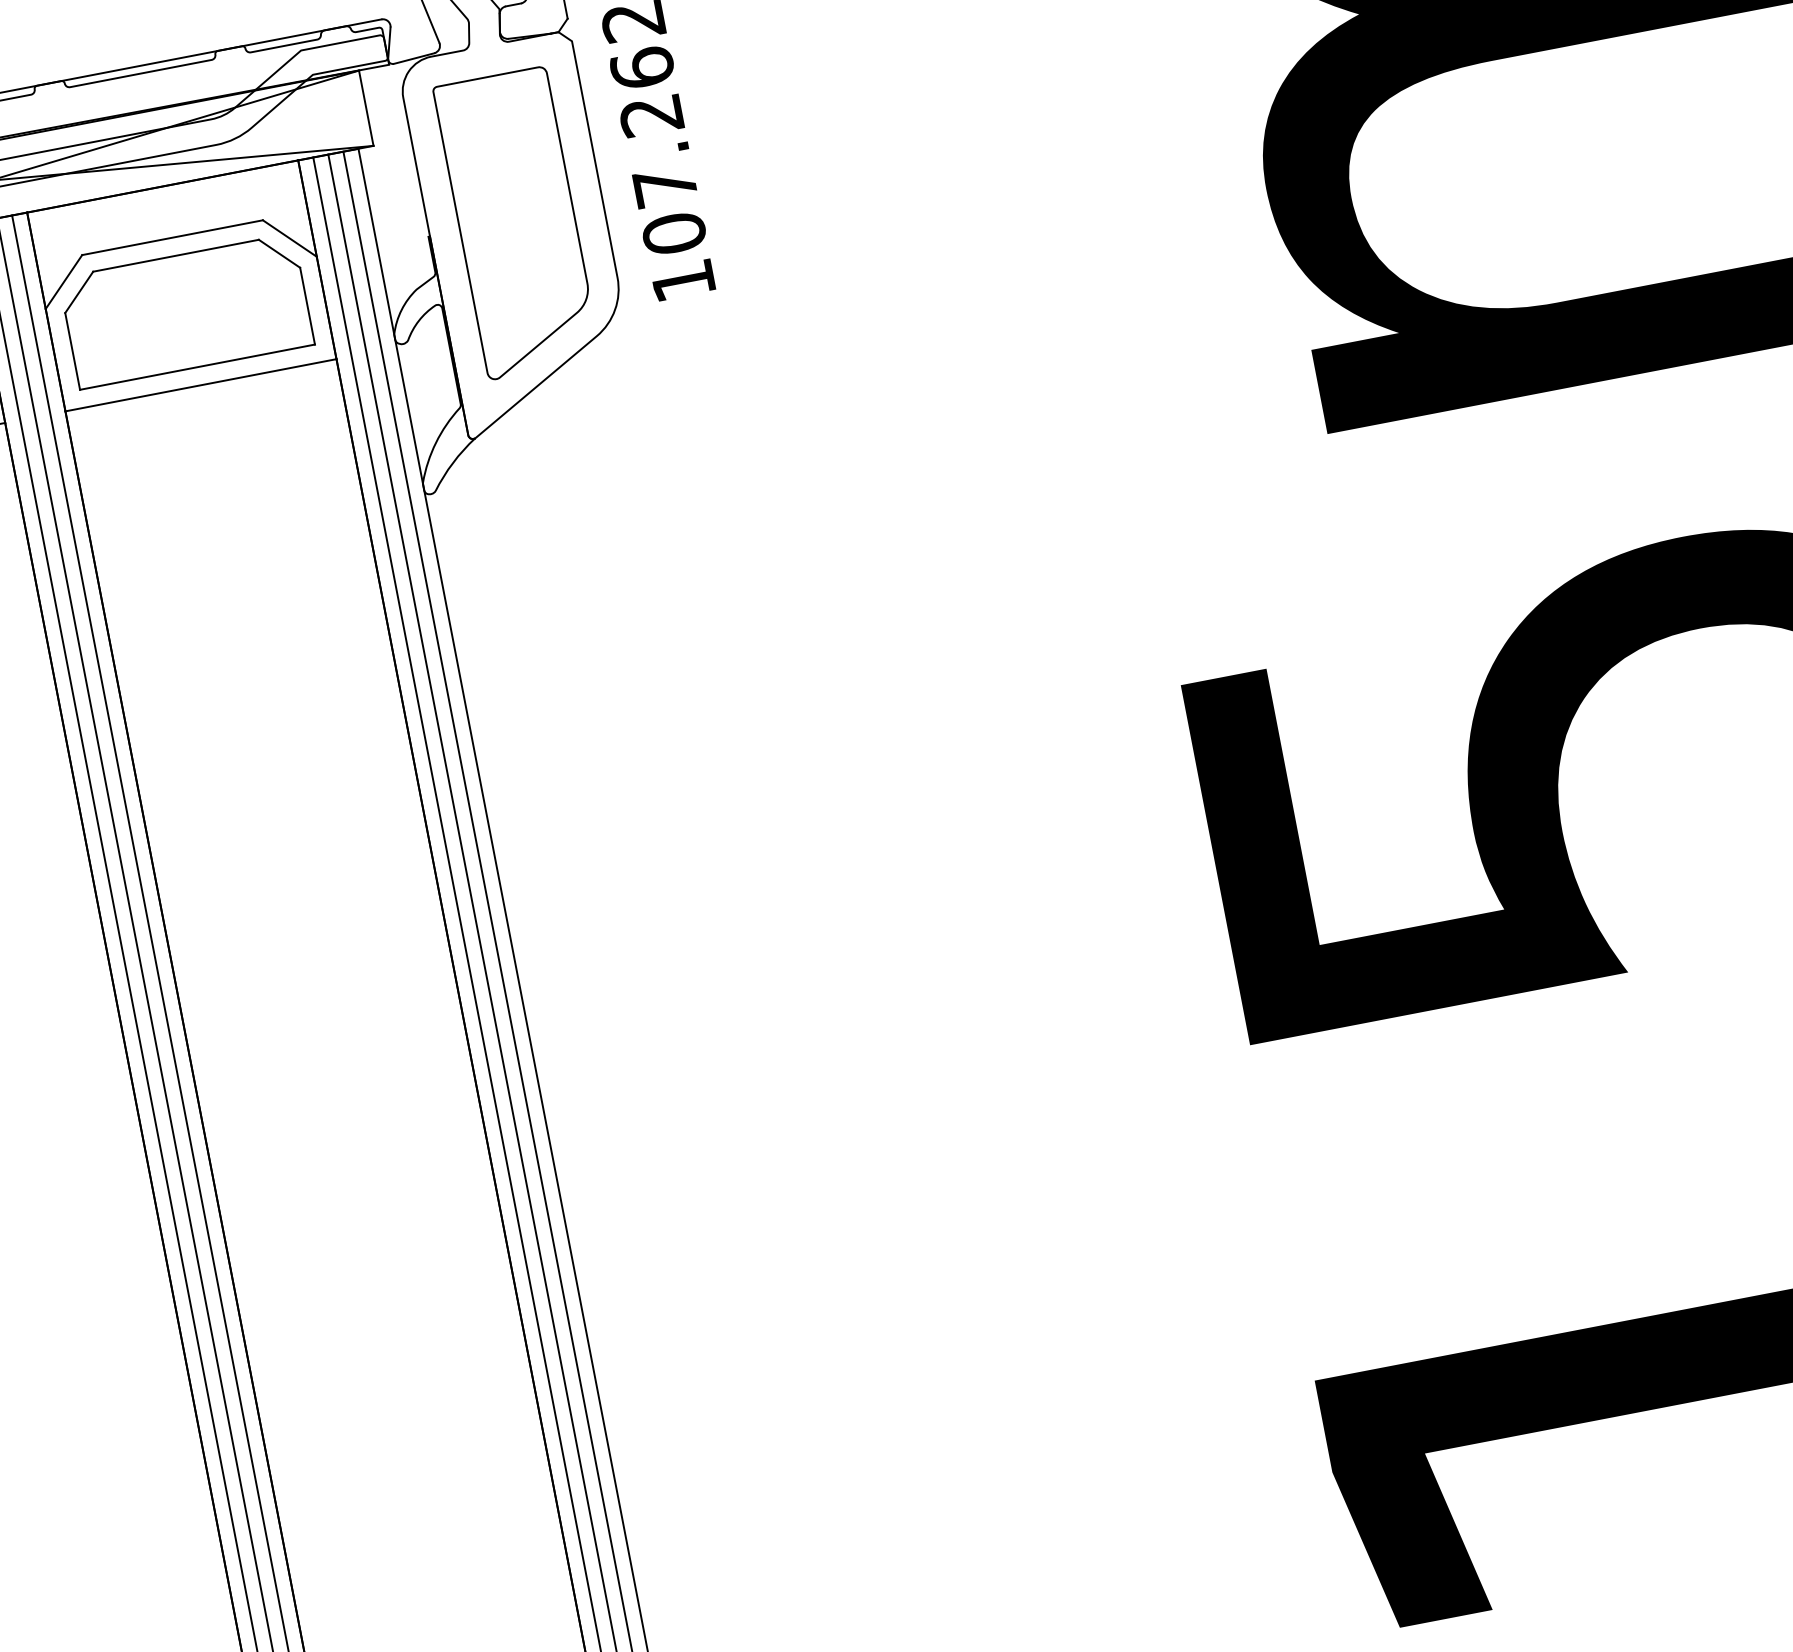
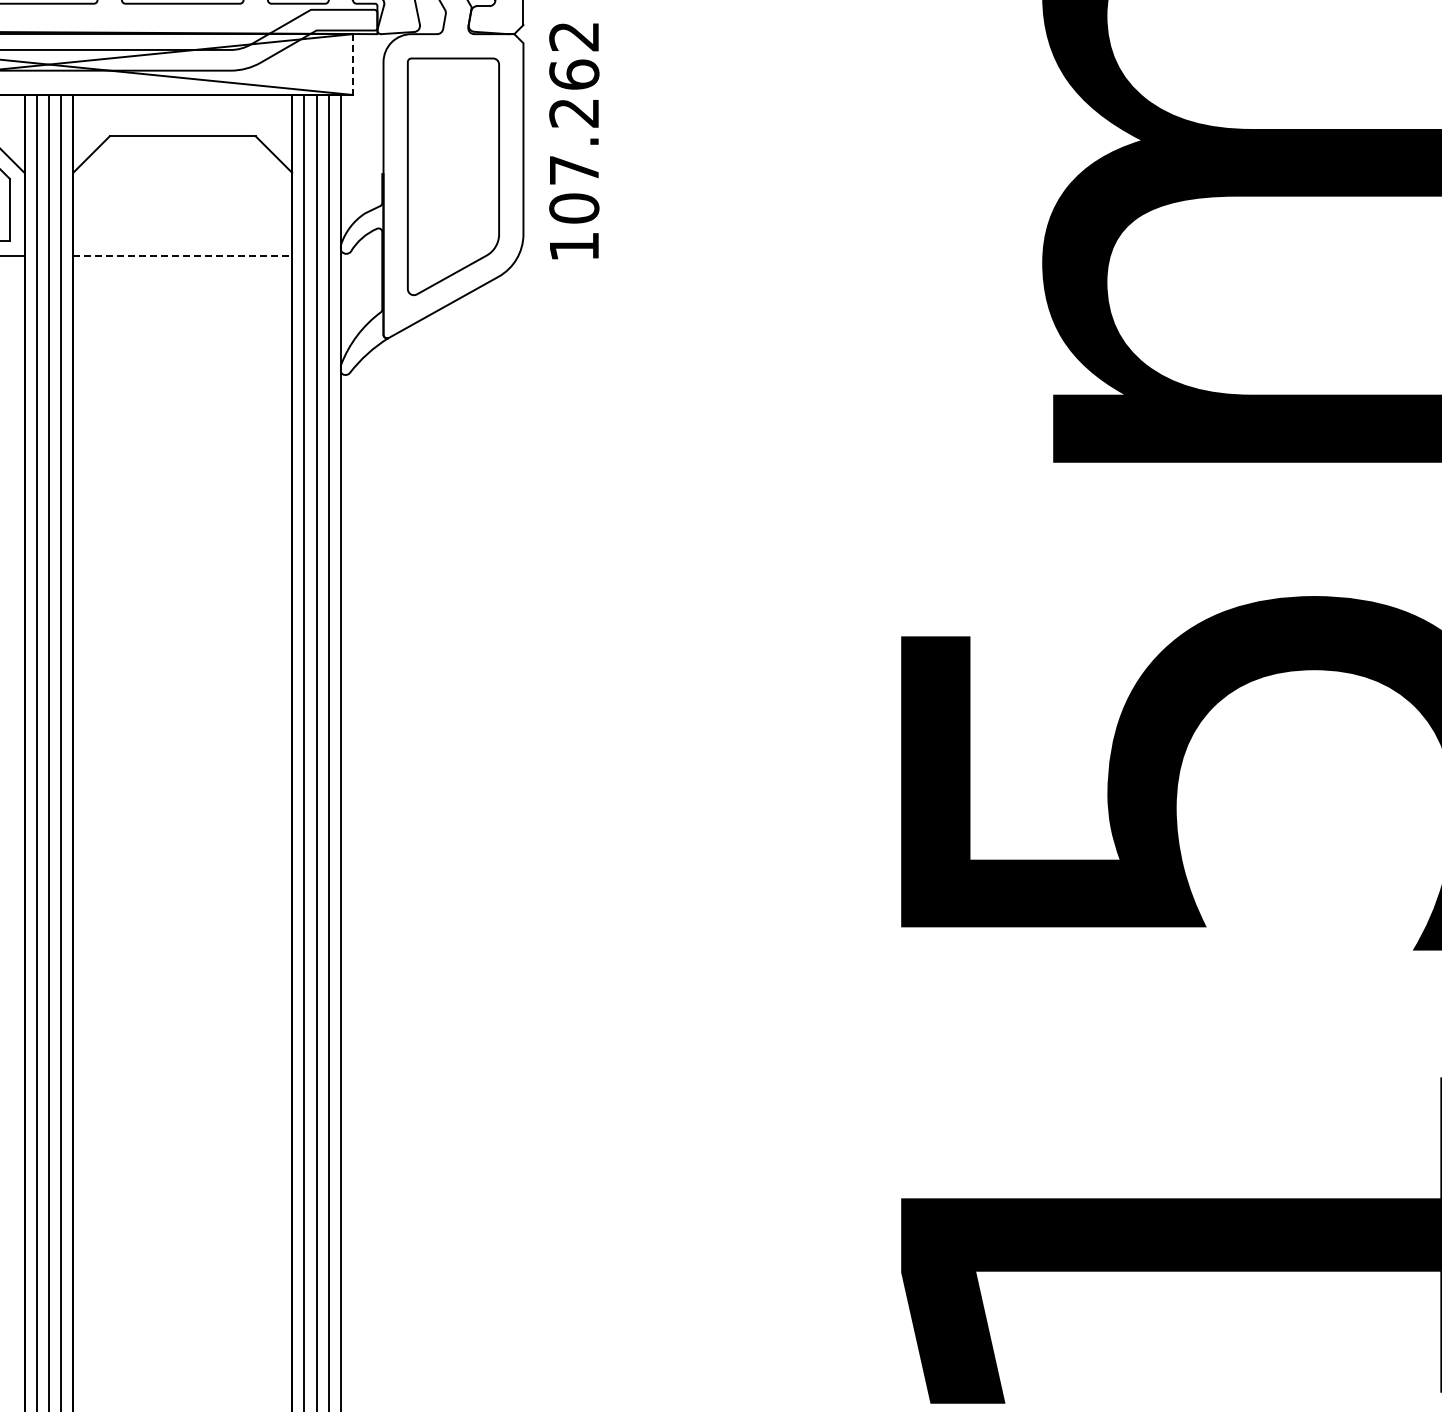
line: (366, 109) -> (353, 65), solid -> dashed
part: (186, 310) -> (182, 195), removed
line: (200, 385) -> (182, 255), solid -> dashed

